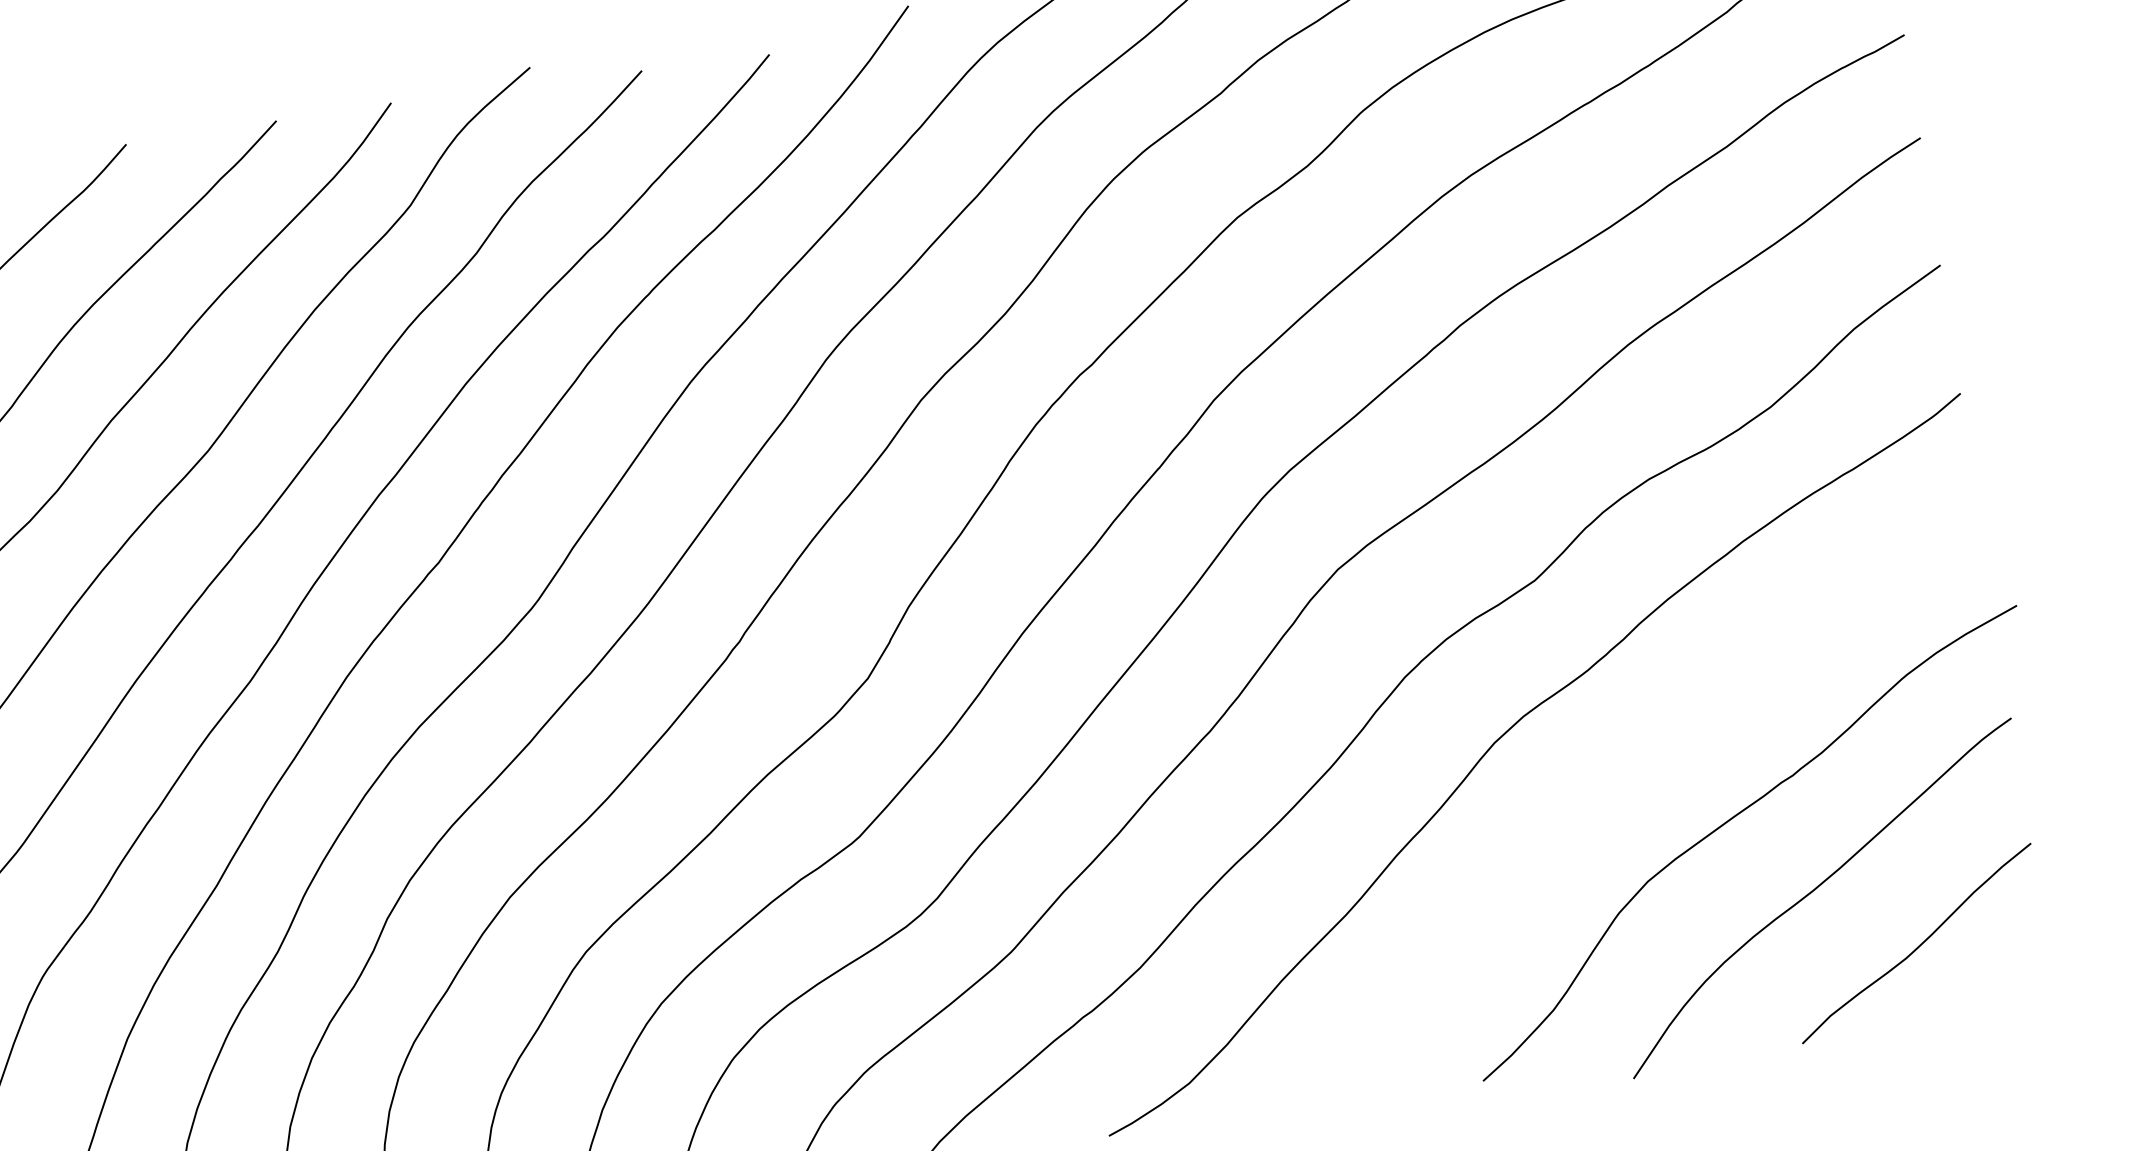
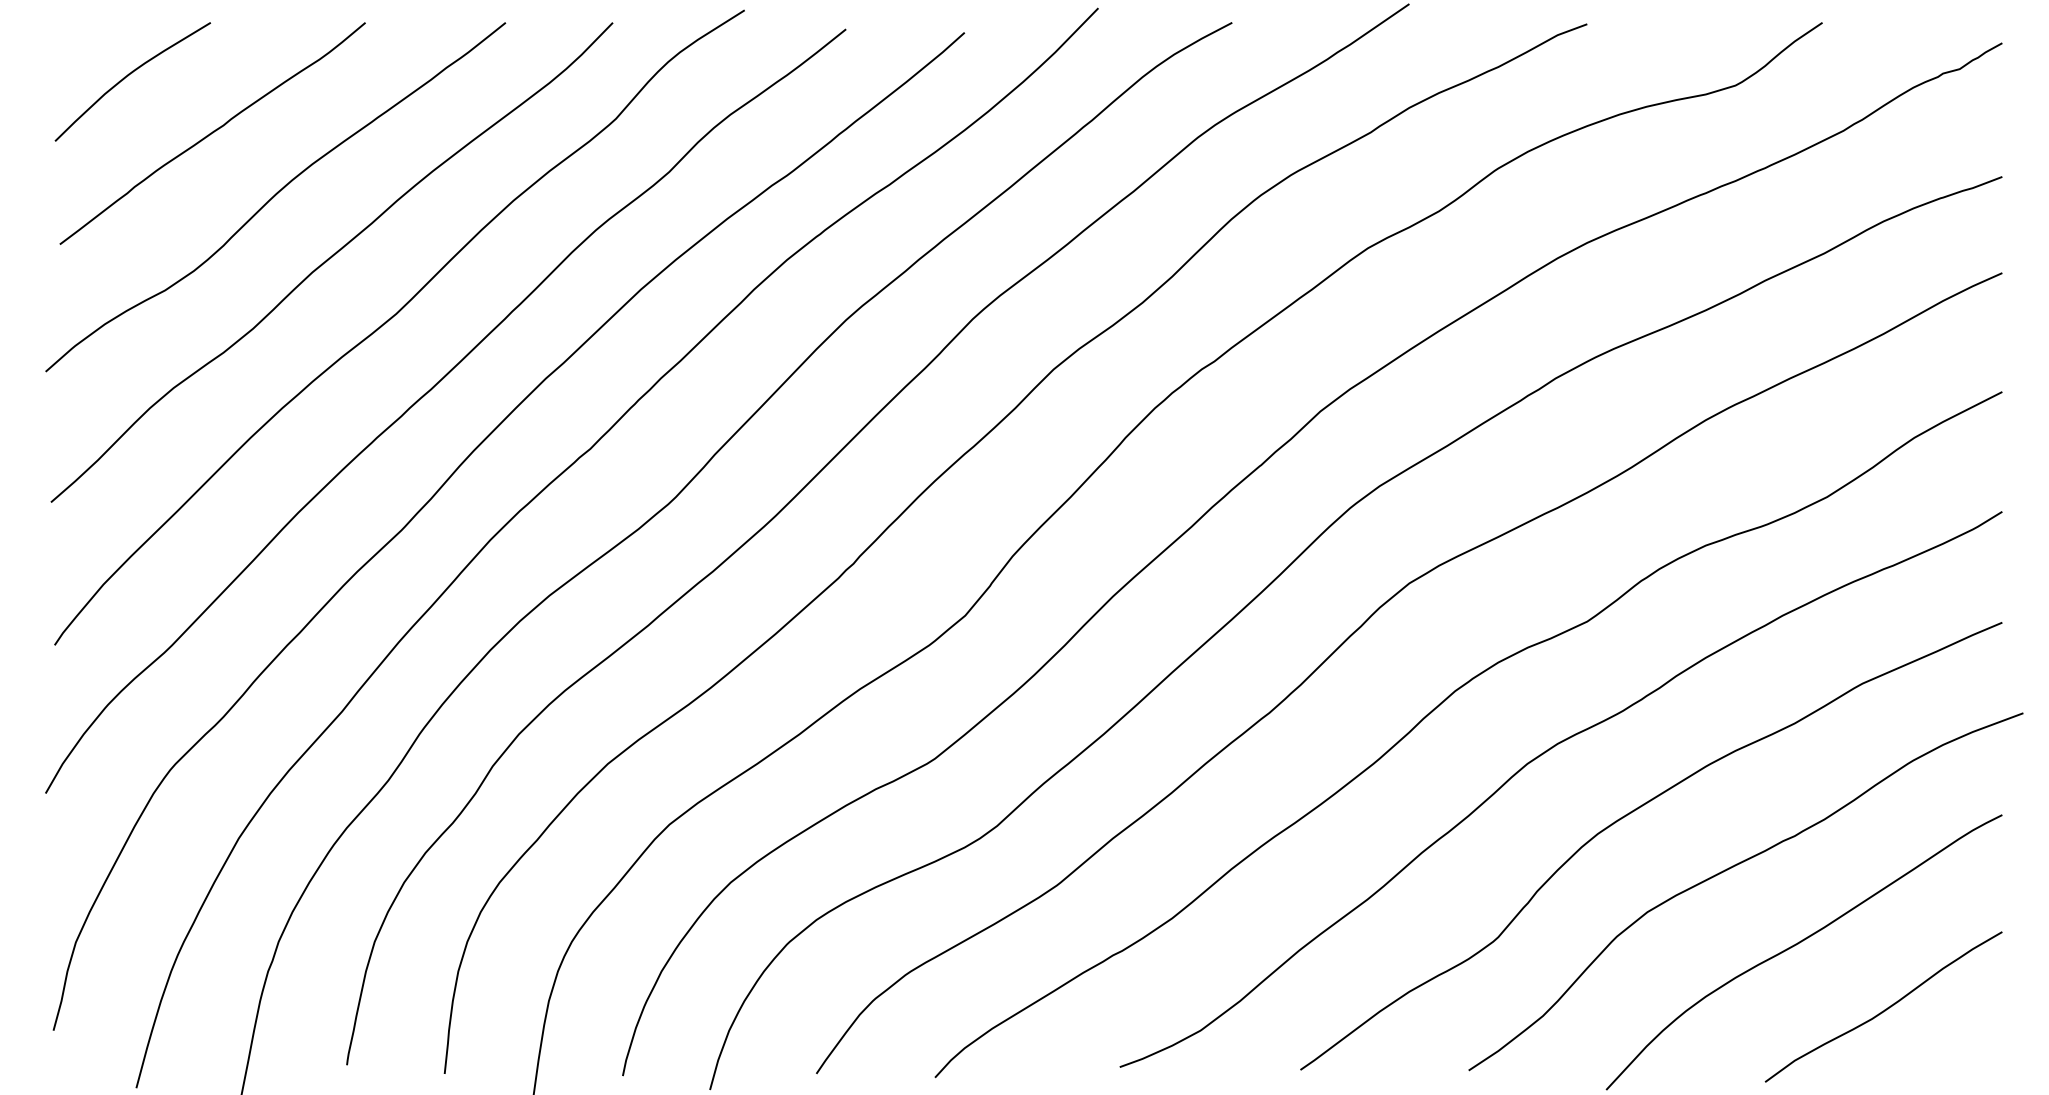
curve: (1616, 777) -> (1633, 812), added

